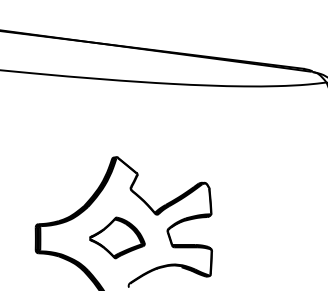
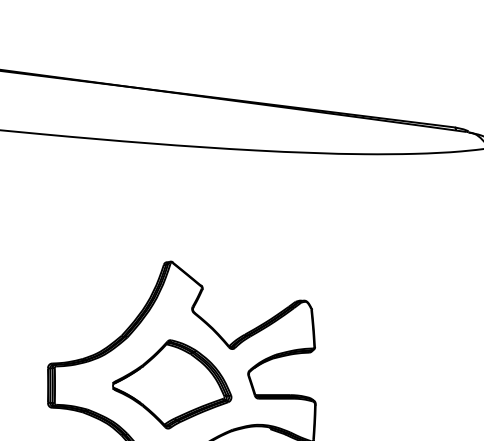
part: (117, 237) -> (172, 383), size x1.43

